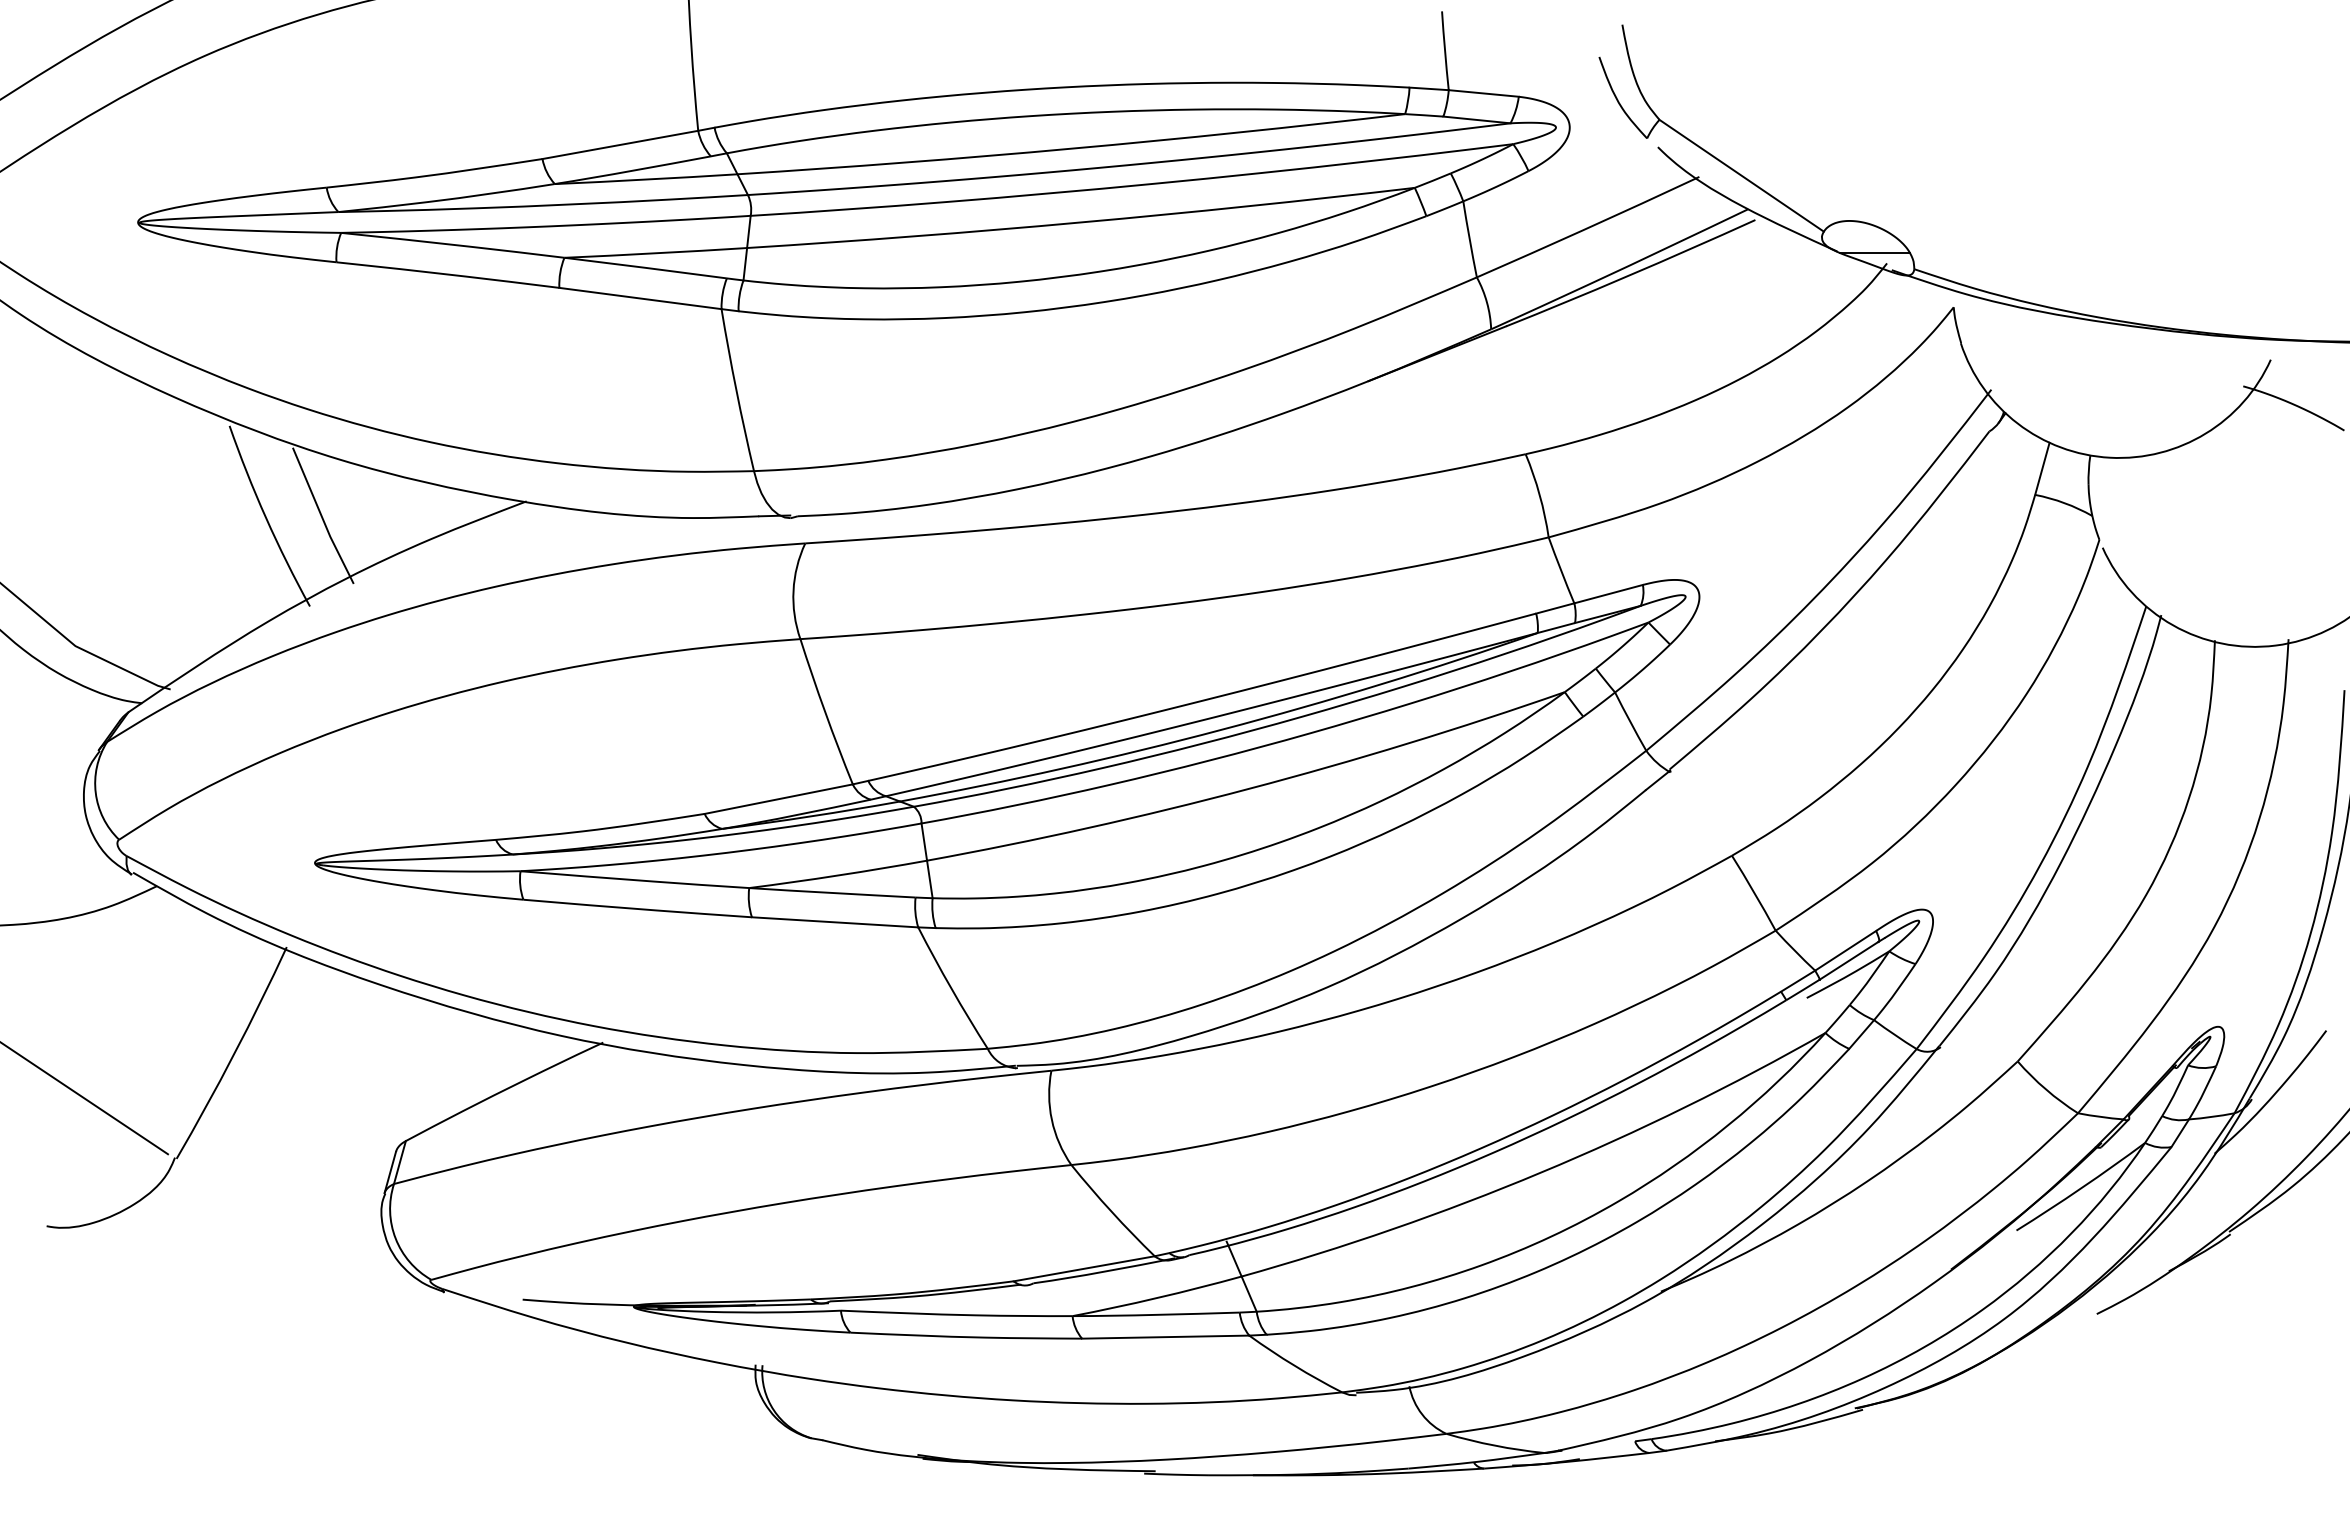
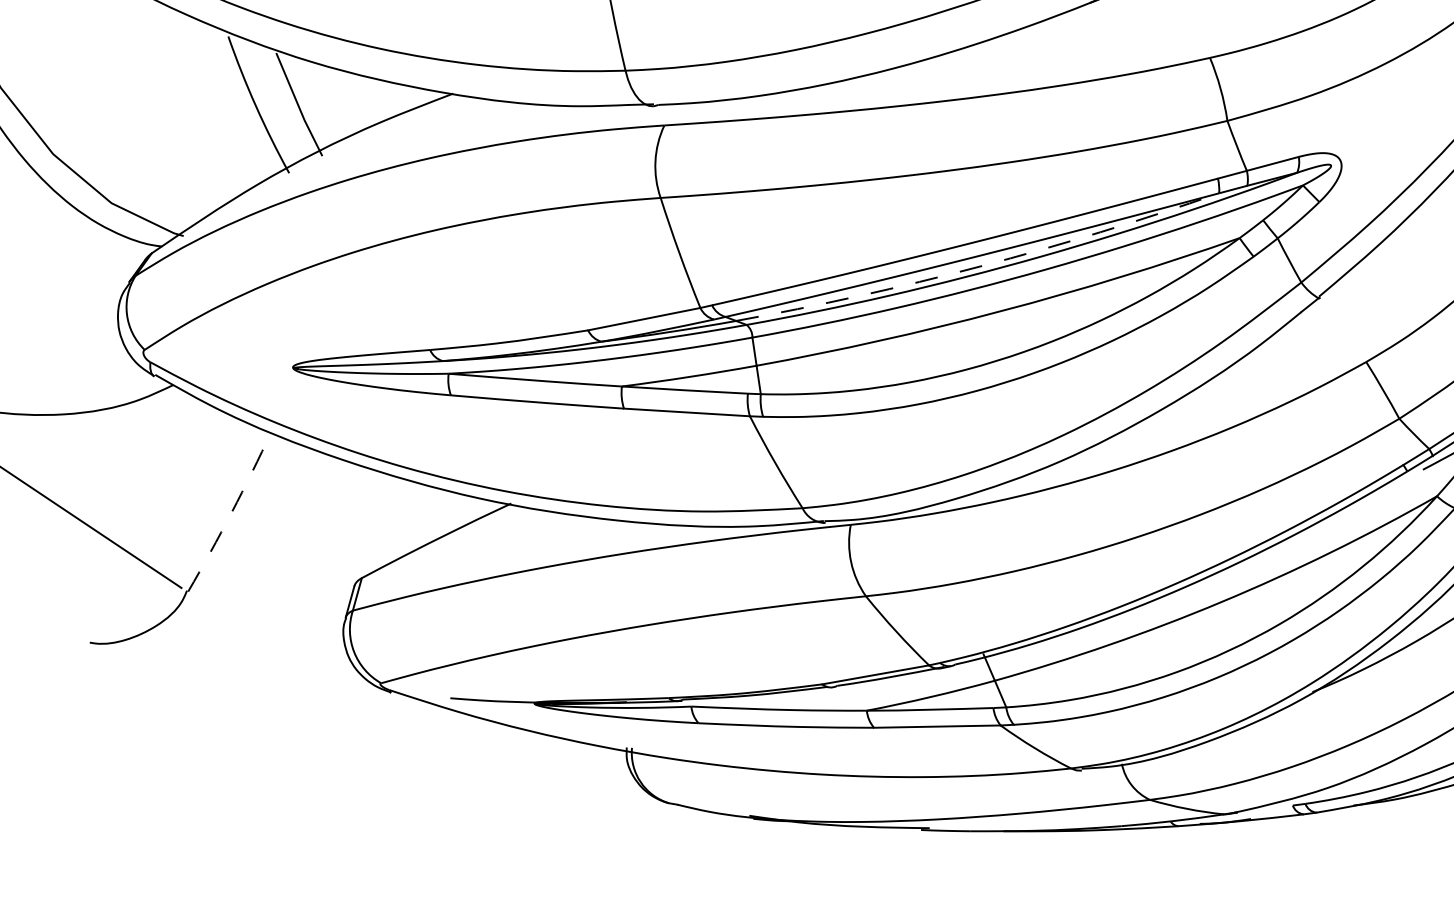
arc: (1222, 729) -> (980, 266), solid -> dashed
arc: (234, 1054) -> (232, 512), solid -> dashed

